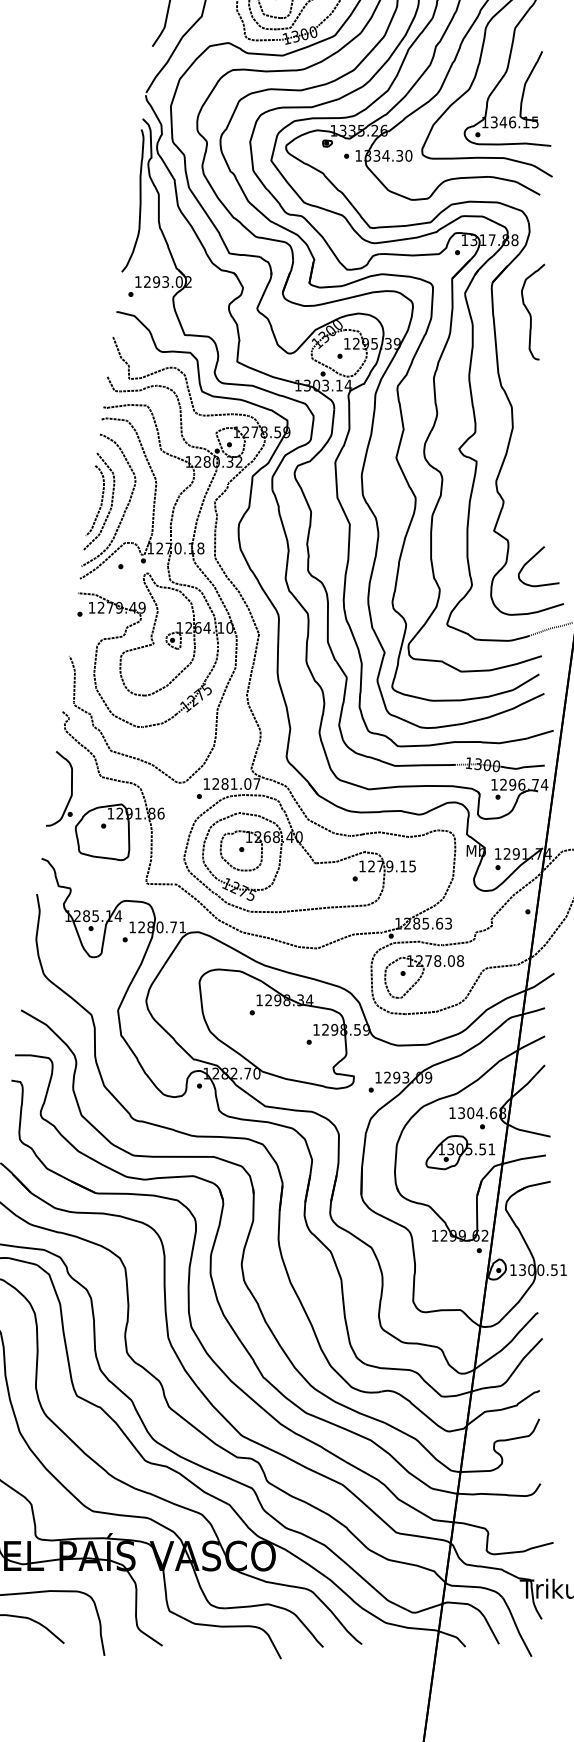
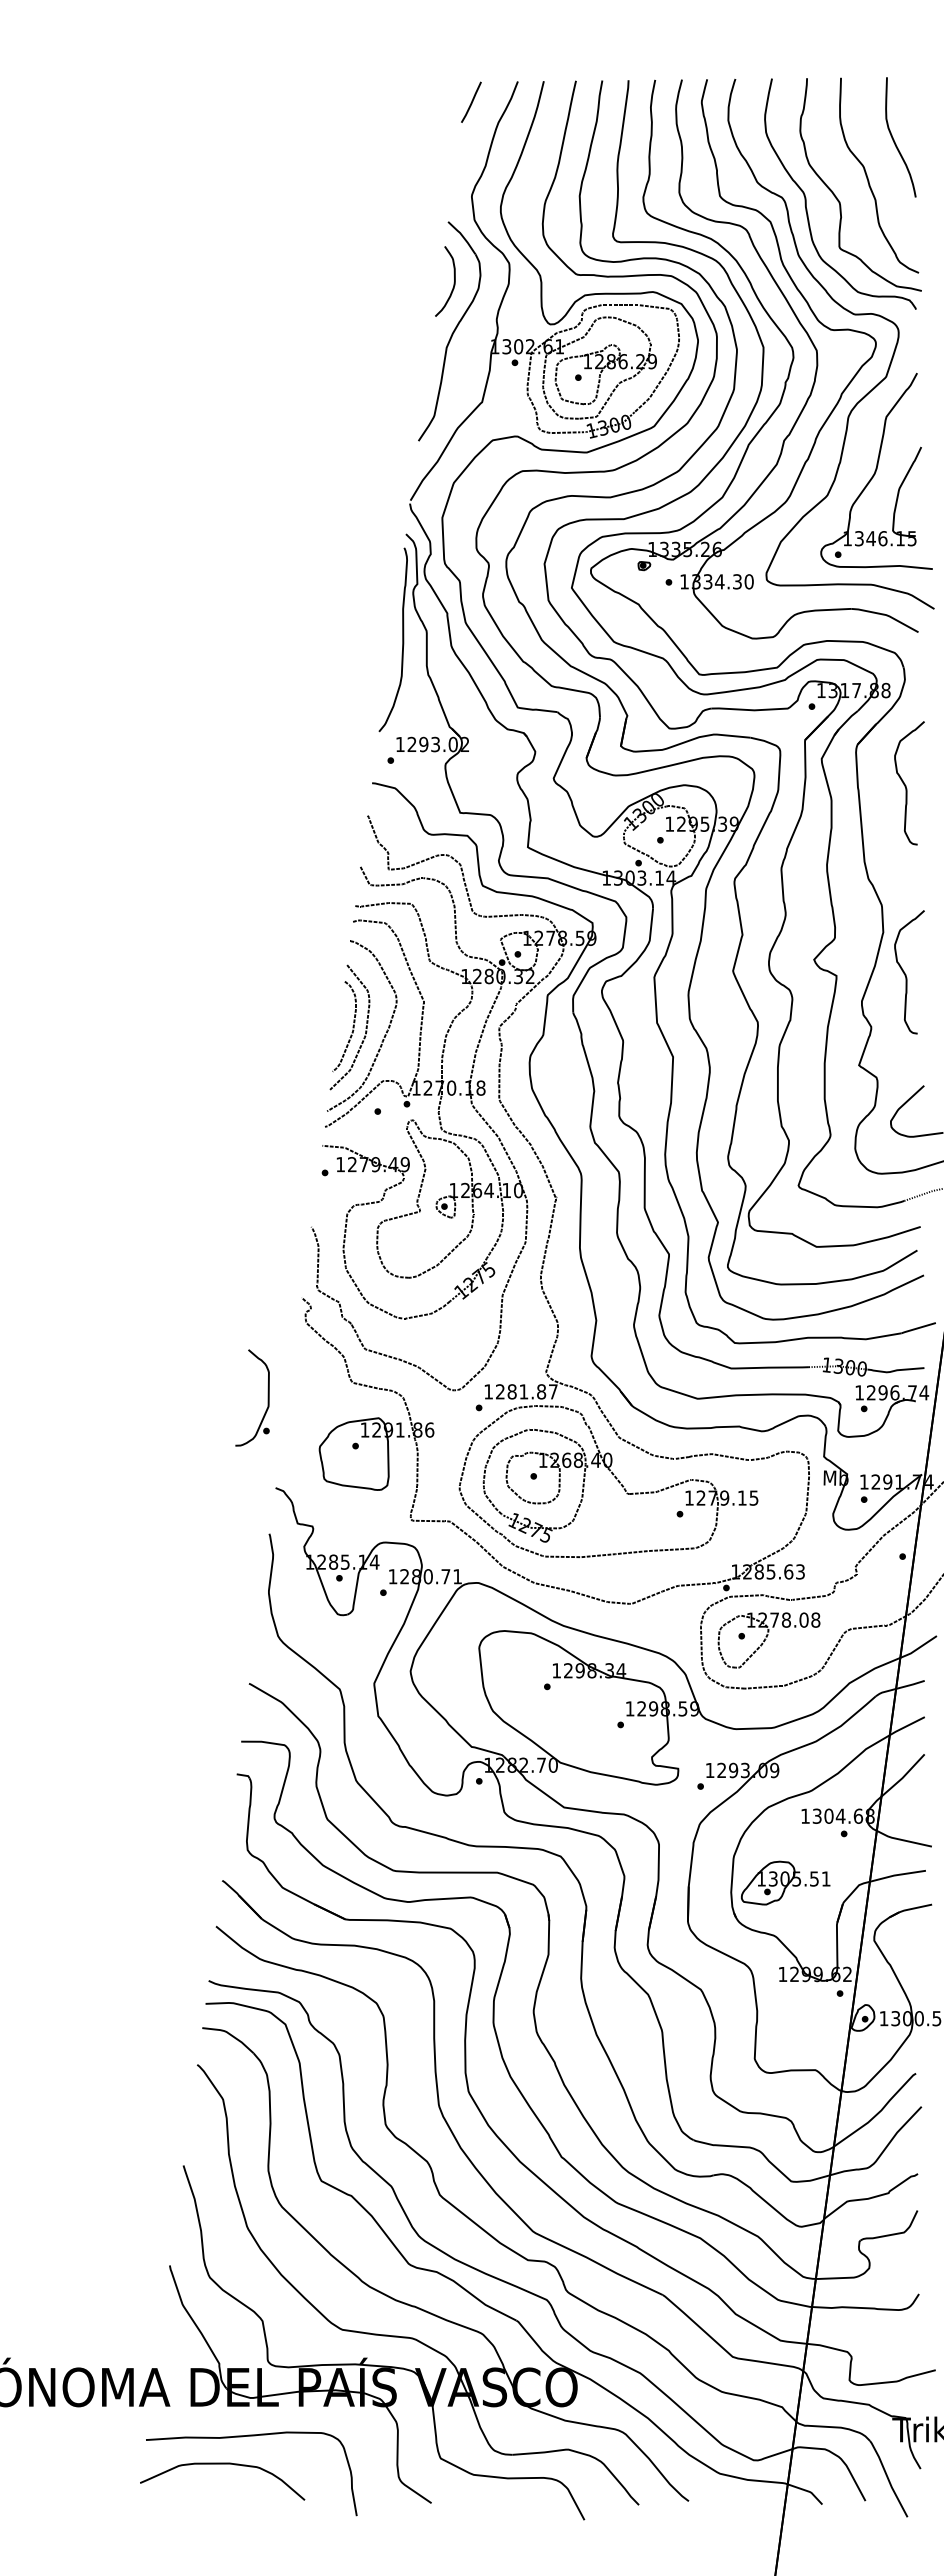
curve: (530, 460) -> (906, 974), added
text: (247, 783) -> (541, 1391), 1281.07 -> 1281.87
part: (70, 788) -> (267, 1397), moved
part: (460, 1152) -> (785, 1882), moved

